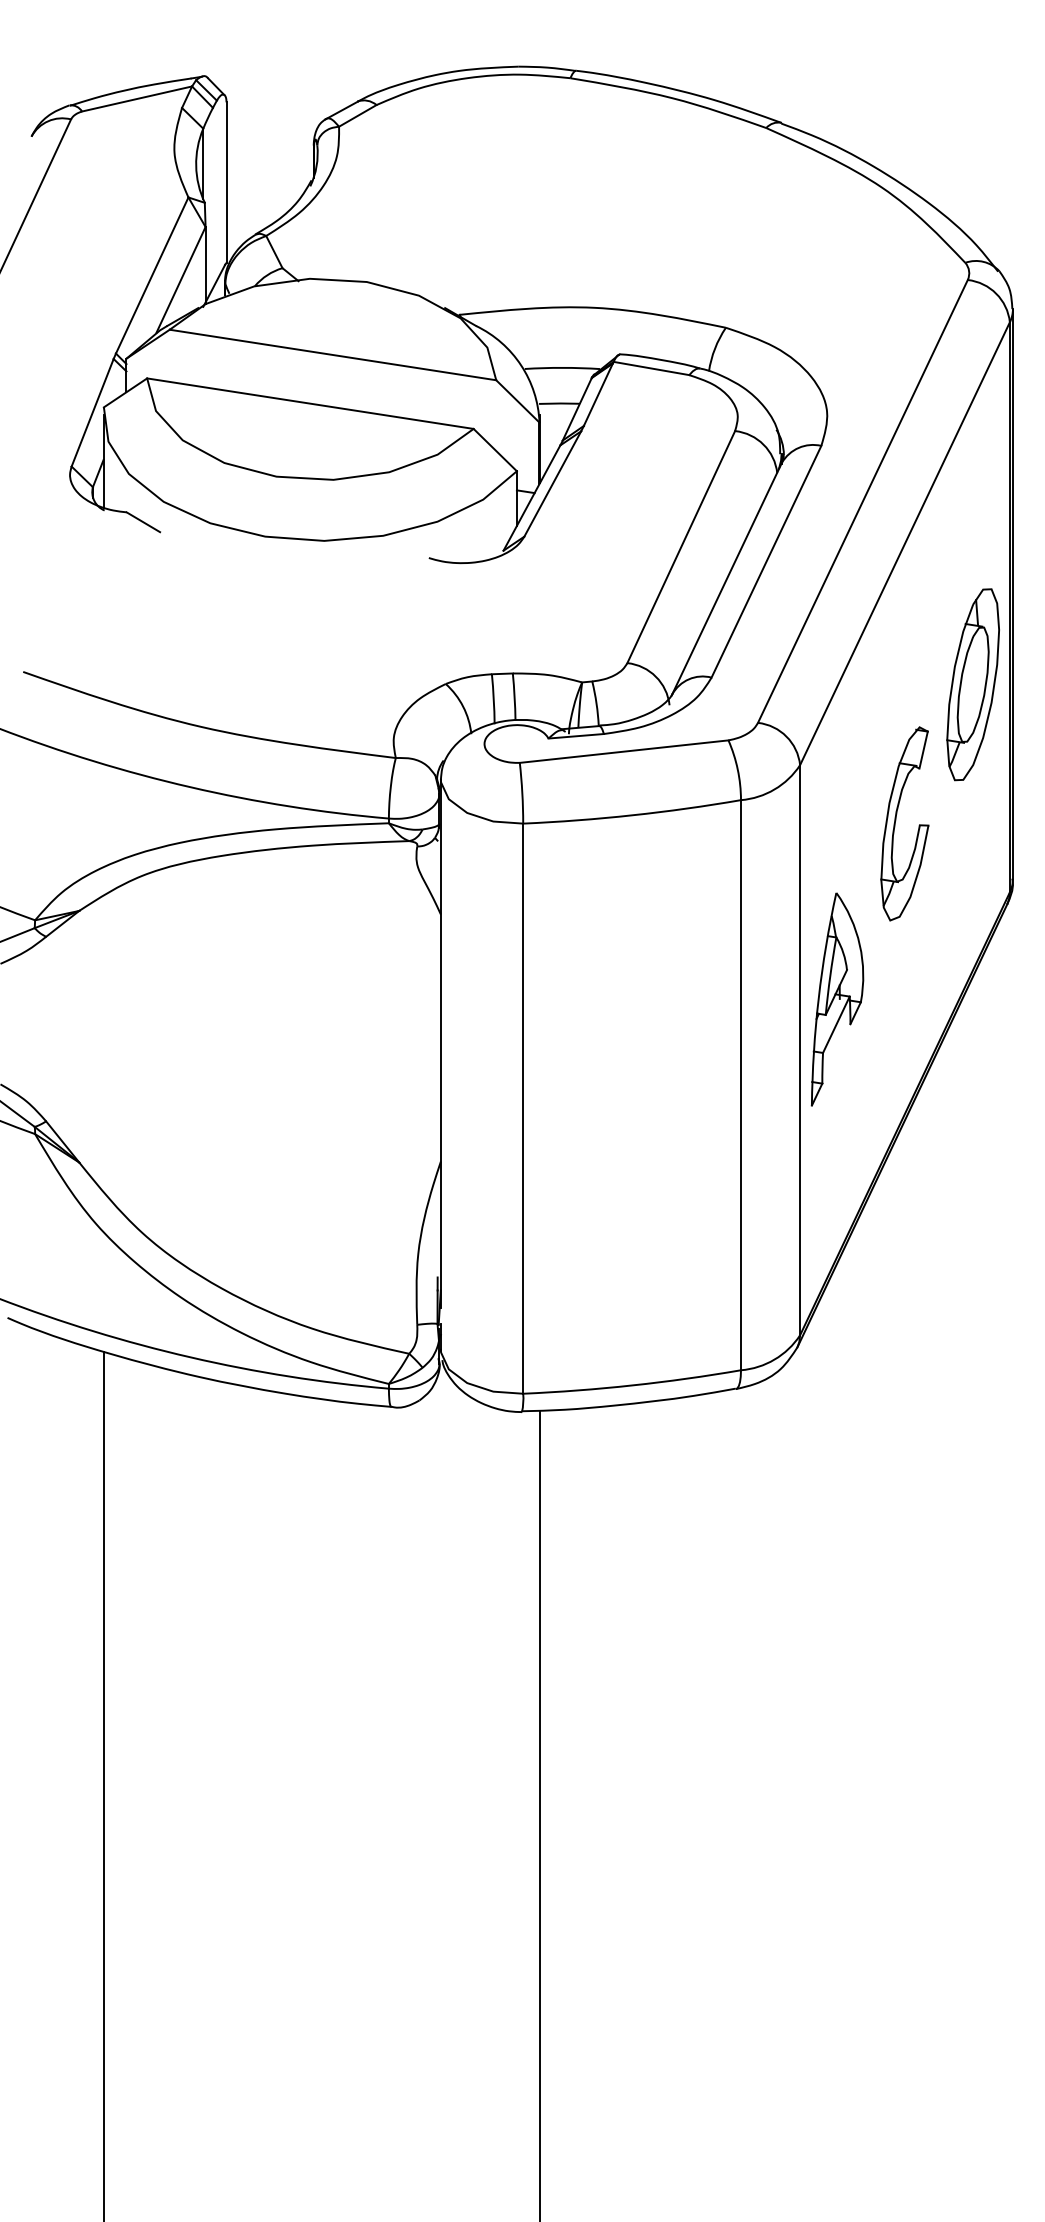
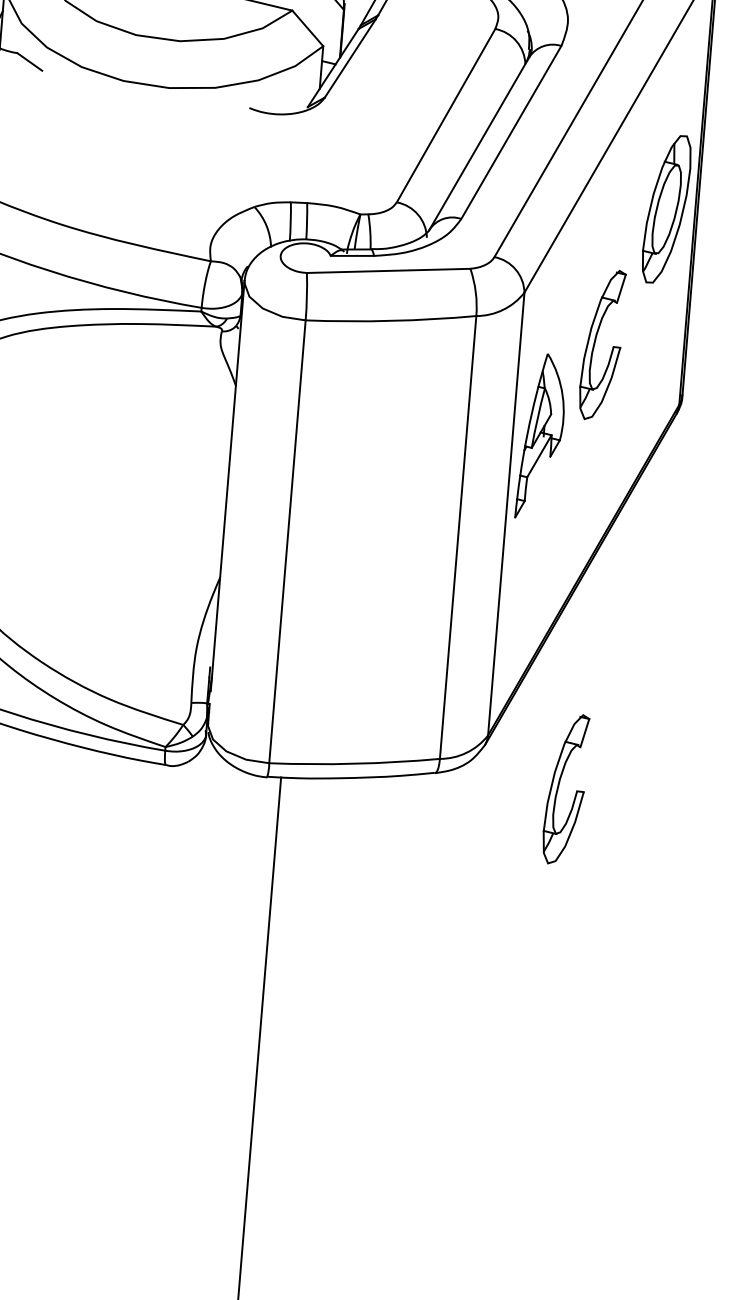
part: (972, 684) -> (666, 209), moved
part: (837, 999) -> (541, 436), moved
part: (896, 1392) -> (559, 786), added

